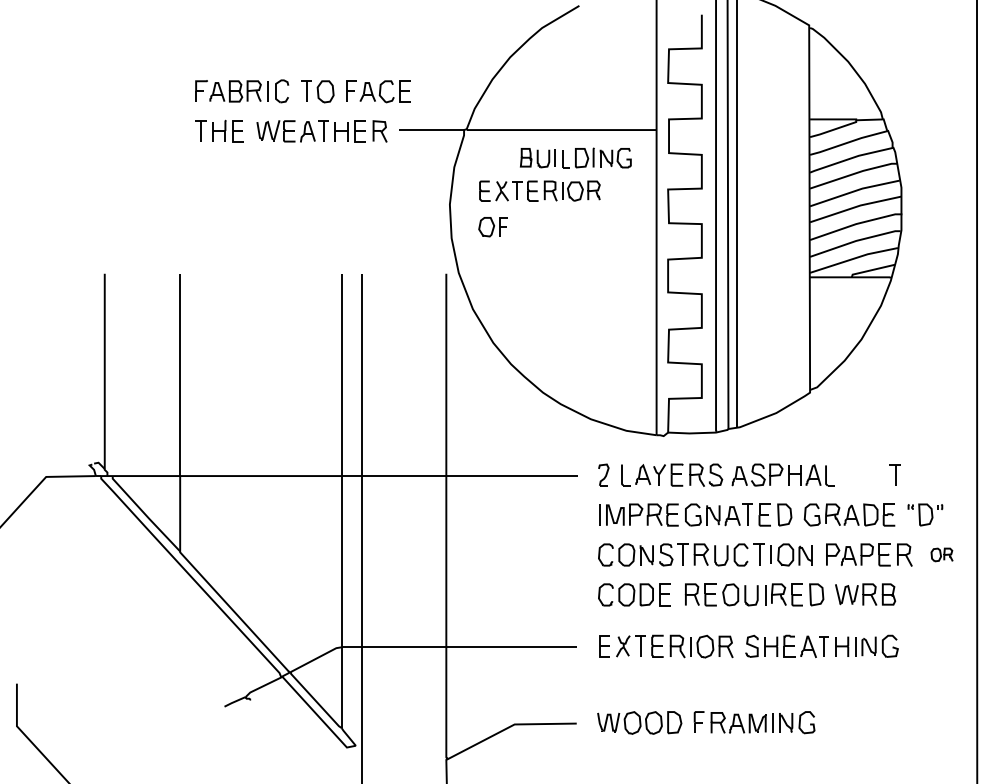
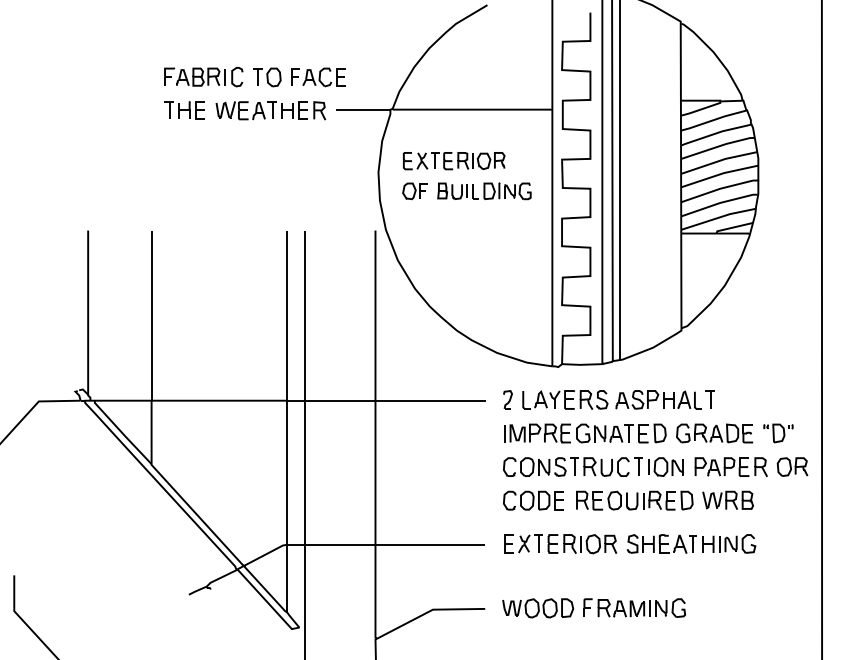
part: (575, 157) -> (484, 190), moved
part: (894, 474) -> (709, 399), moved
part: (941, 554) -> (792, 466), size x1.67

